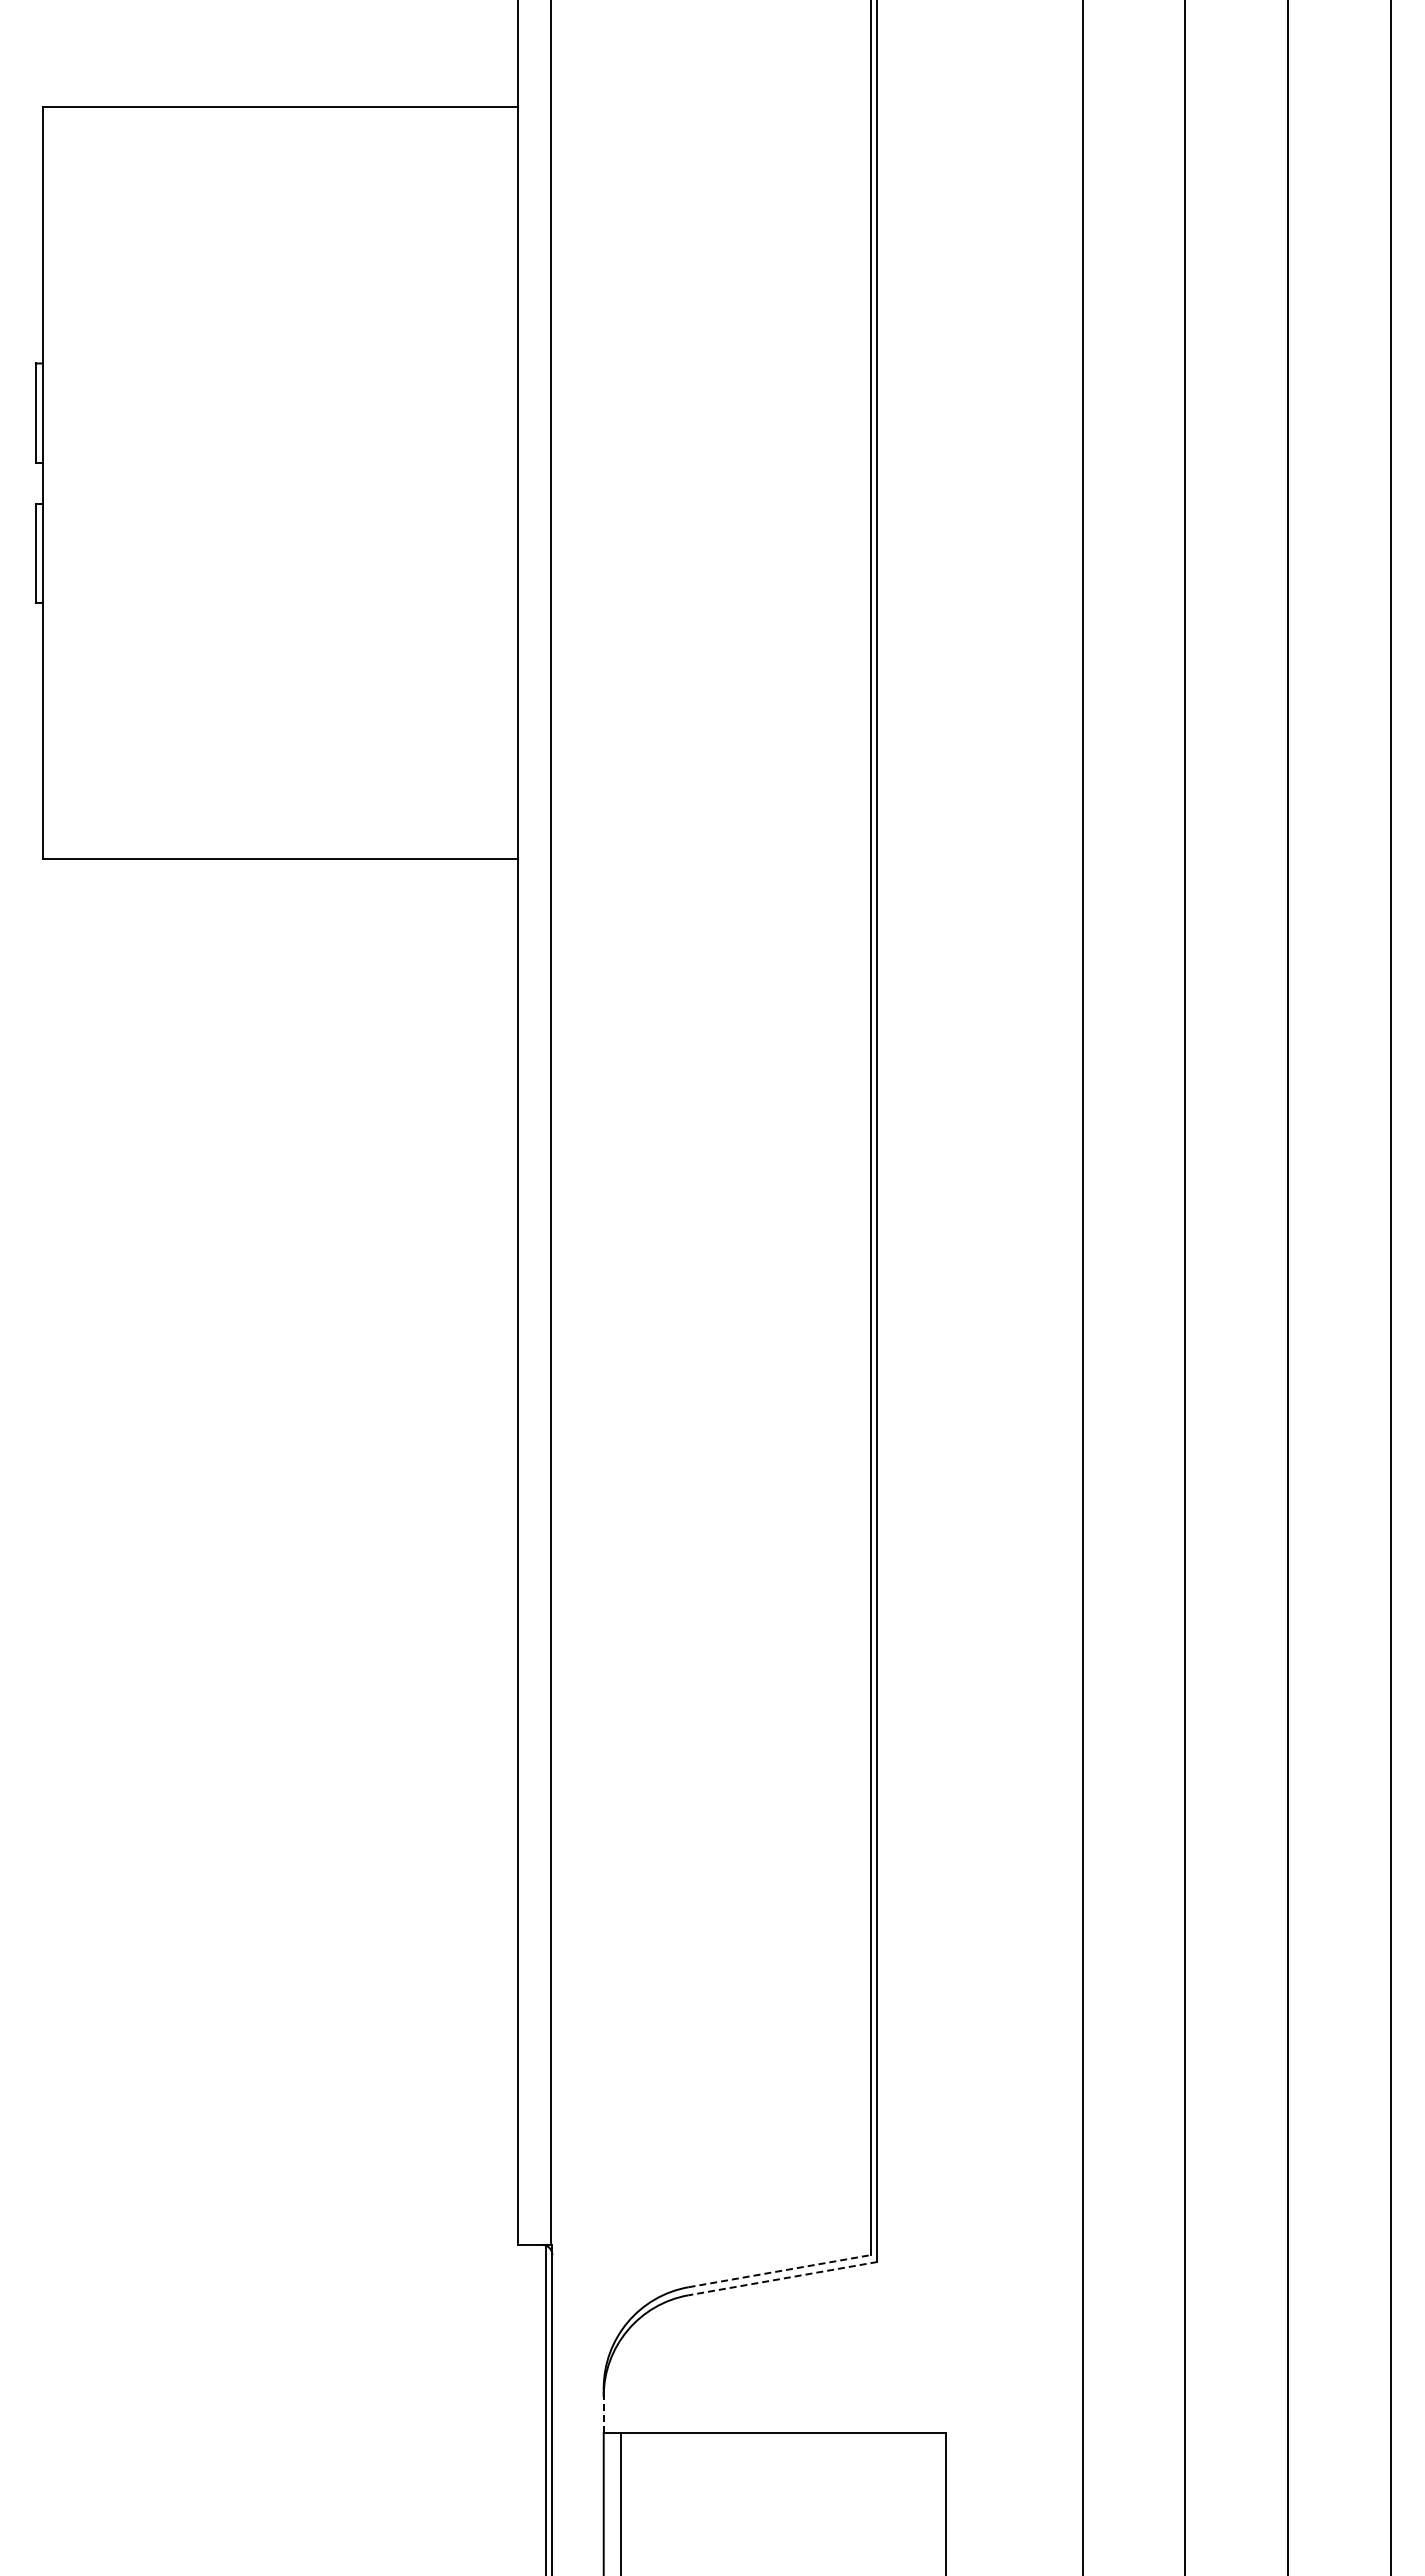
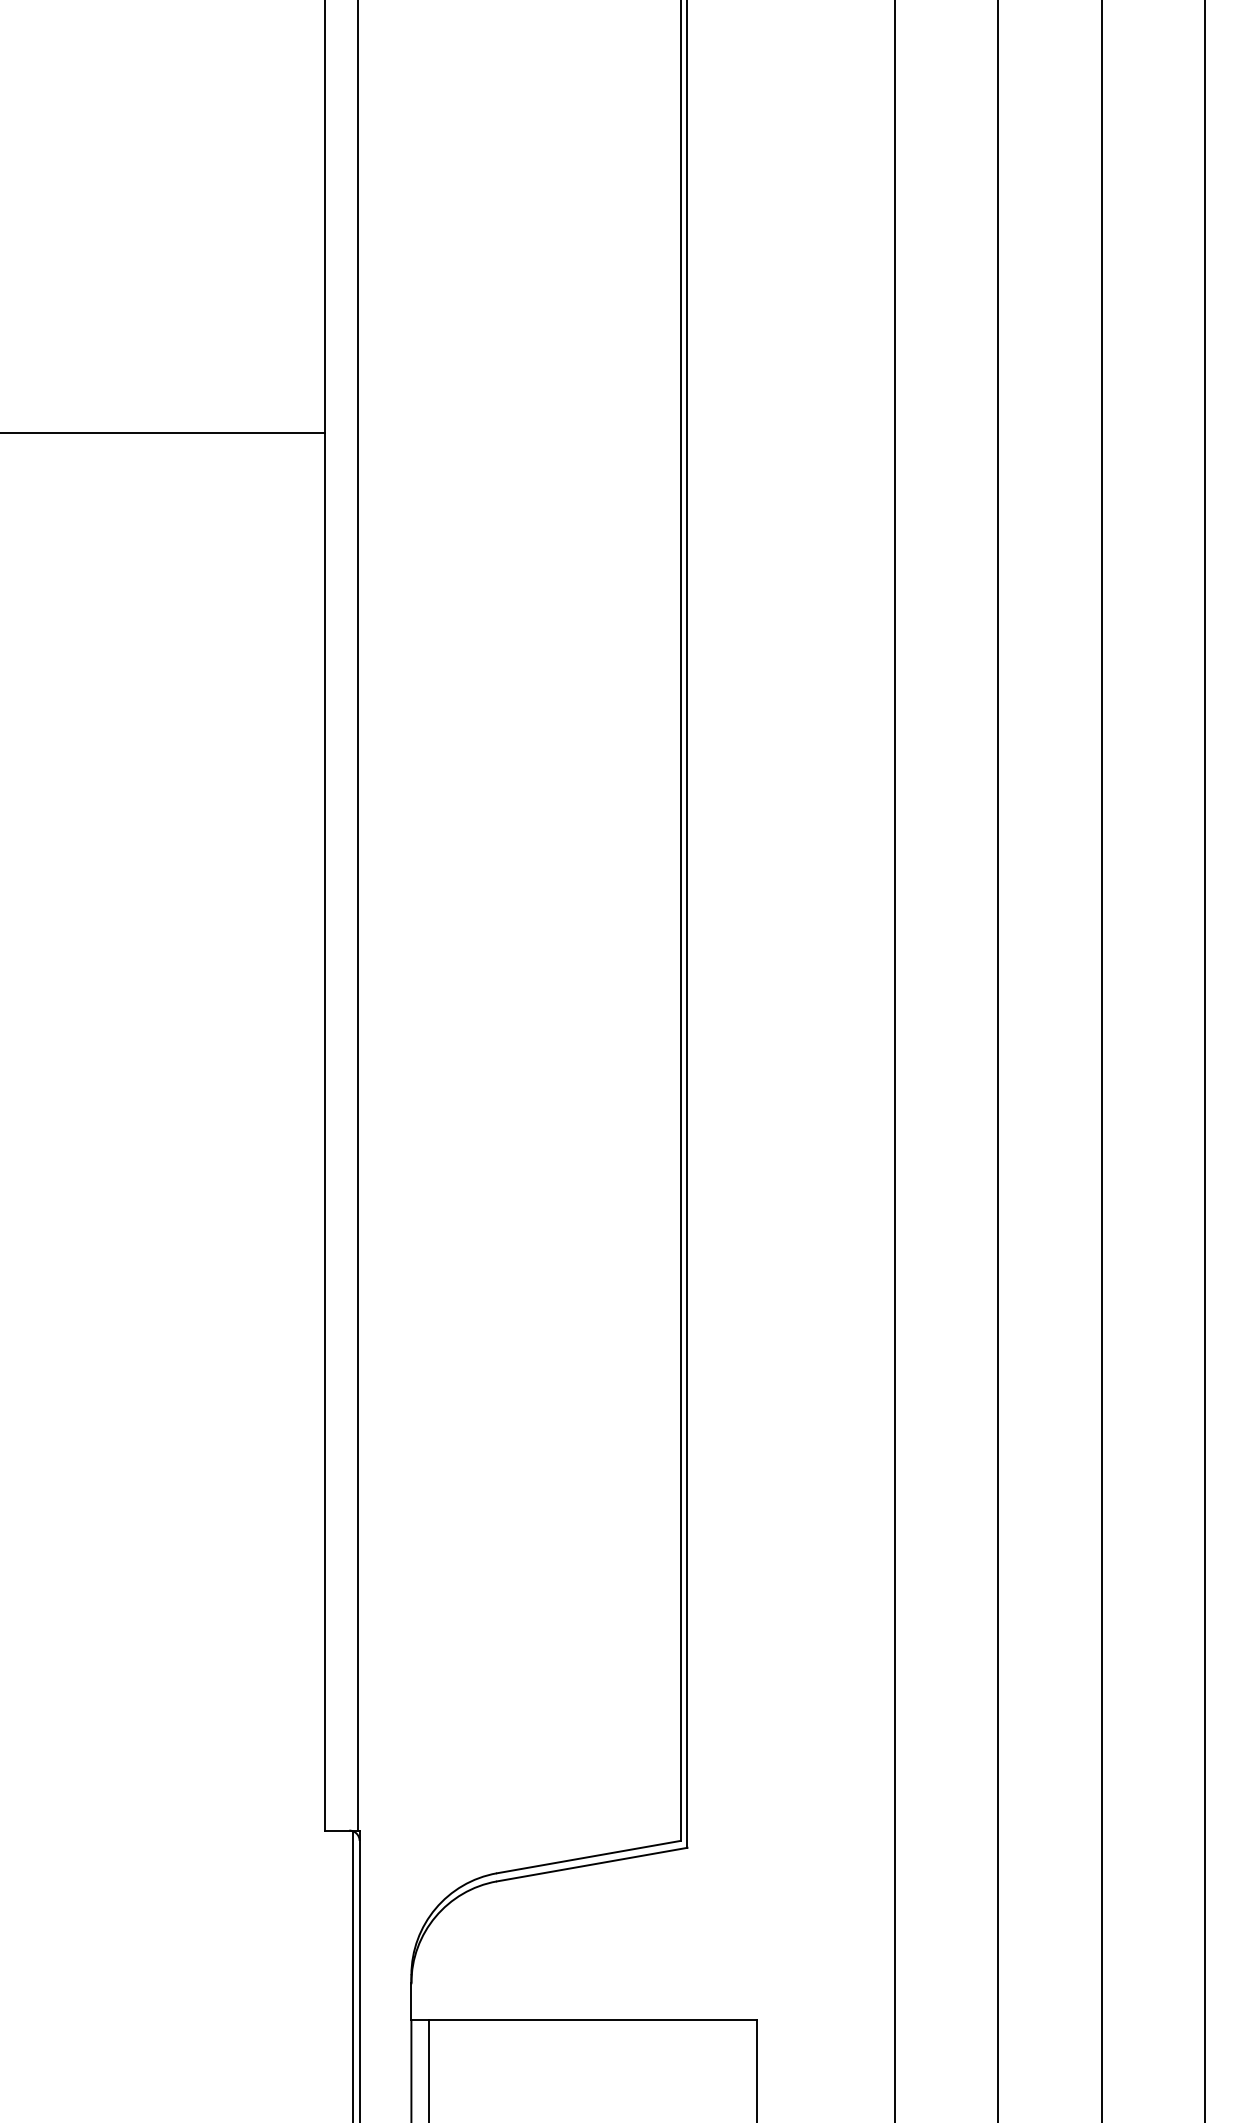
line: (780, 2271) -> (589, 1857), dashed -> solid
line: (782, 2278) -> (591, 1864), dashed -> solid
line: (603, 2414) -> (411, 2001), dashed -> solid

